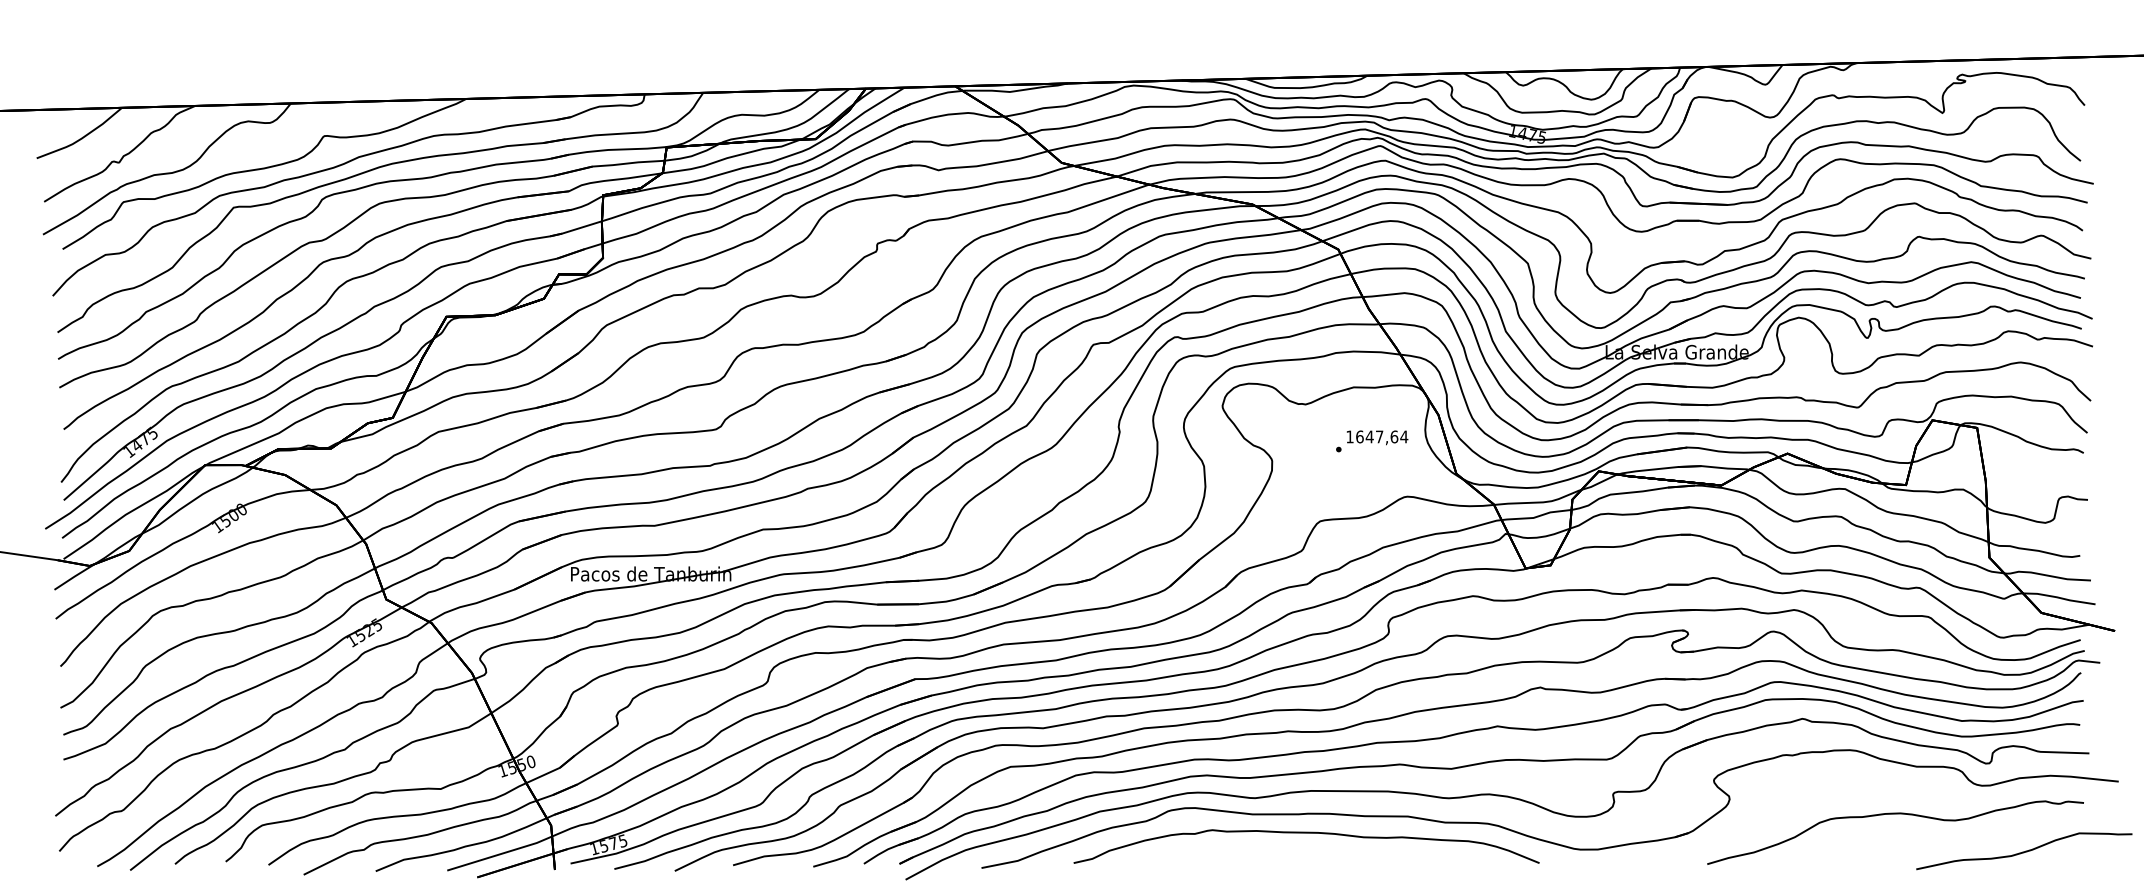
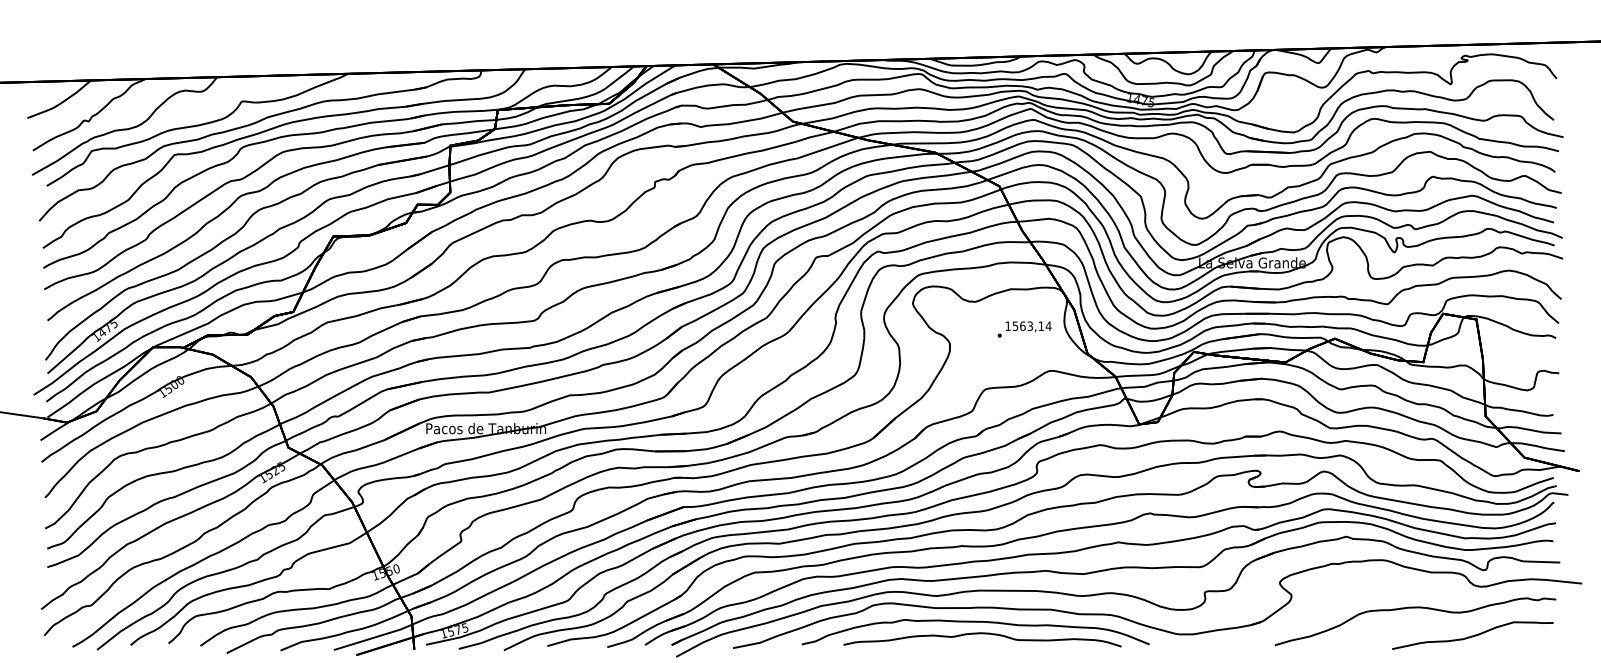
text: (1377, 436) -> (1028, 325), 1647,64 -> 1563,14
curve: (1317, 849) -> (983, 634), added
curve: (2024, 851) -> (1472, 635), moved

